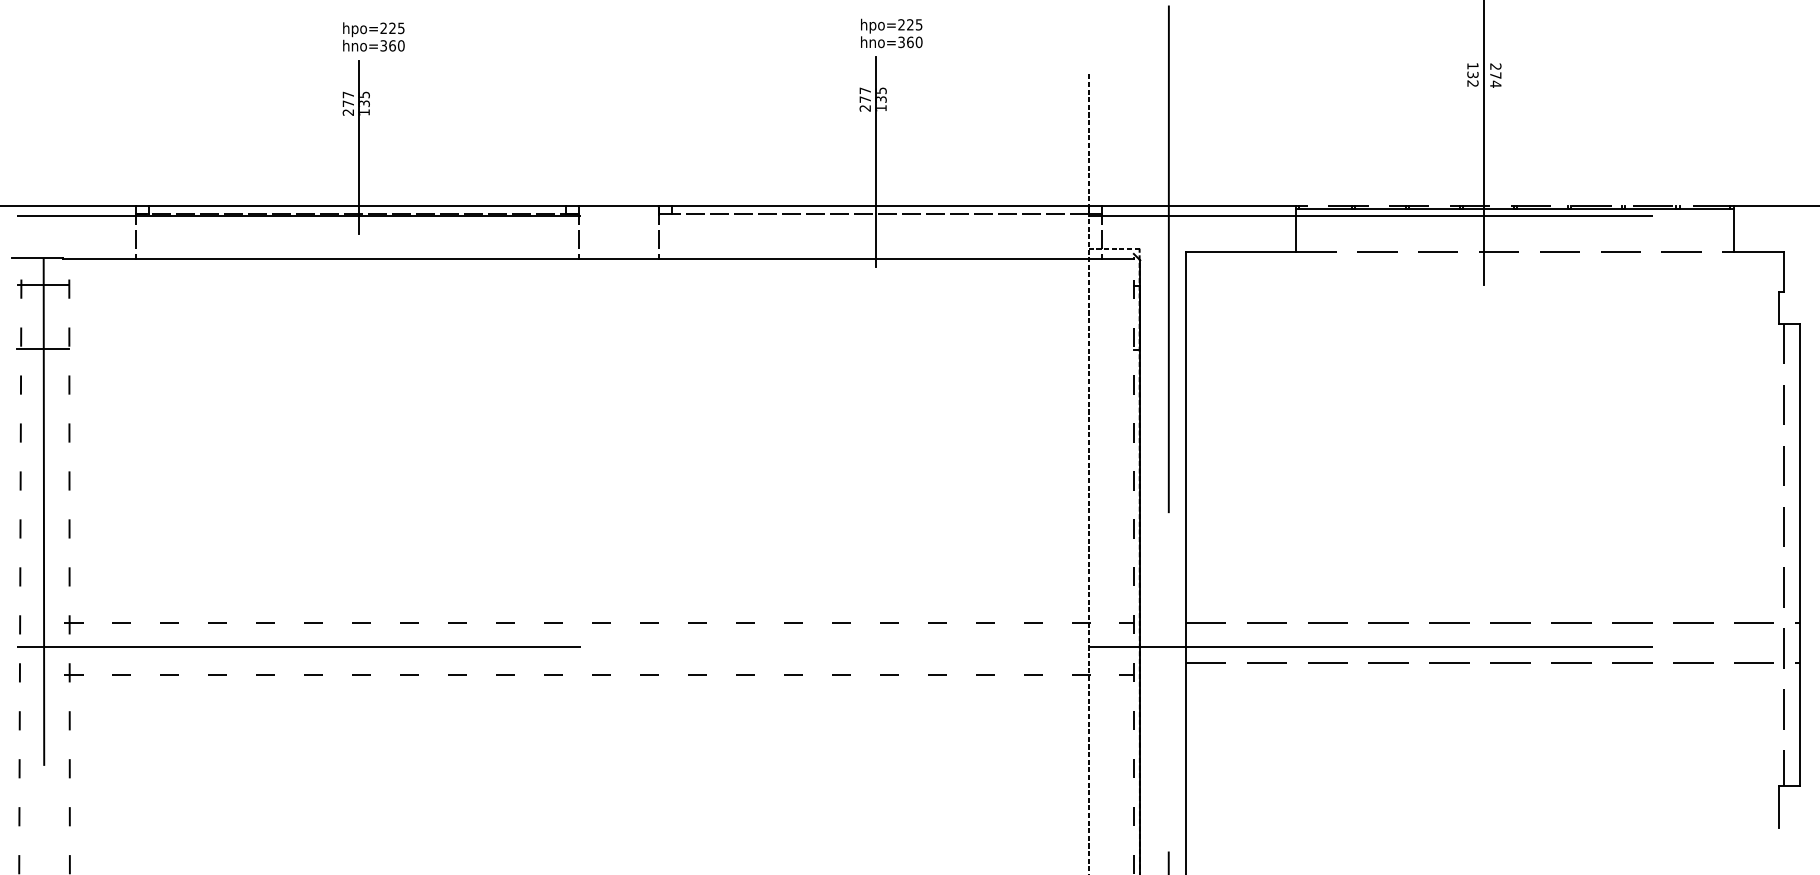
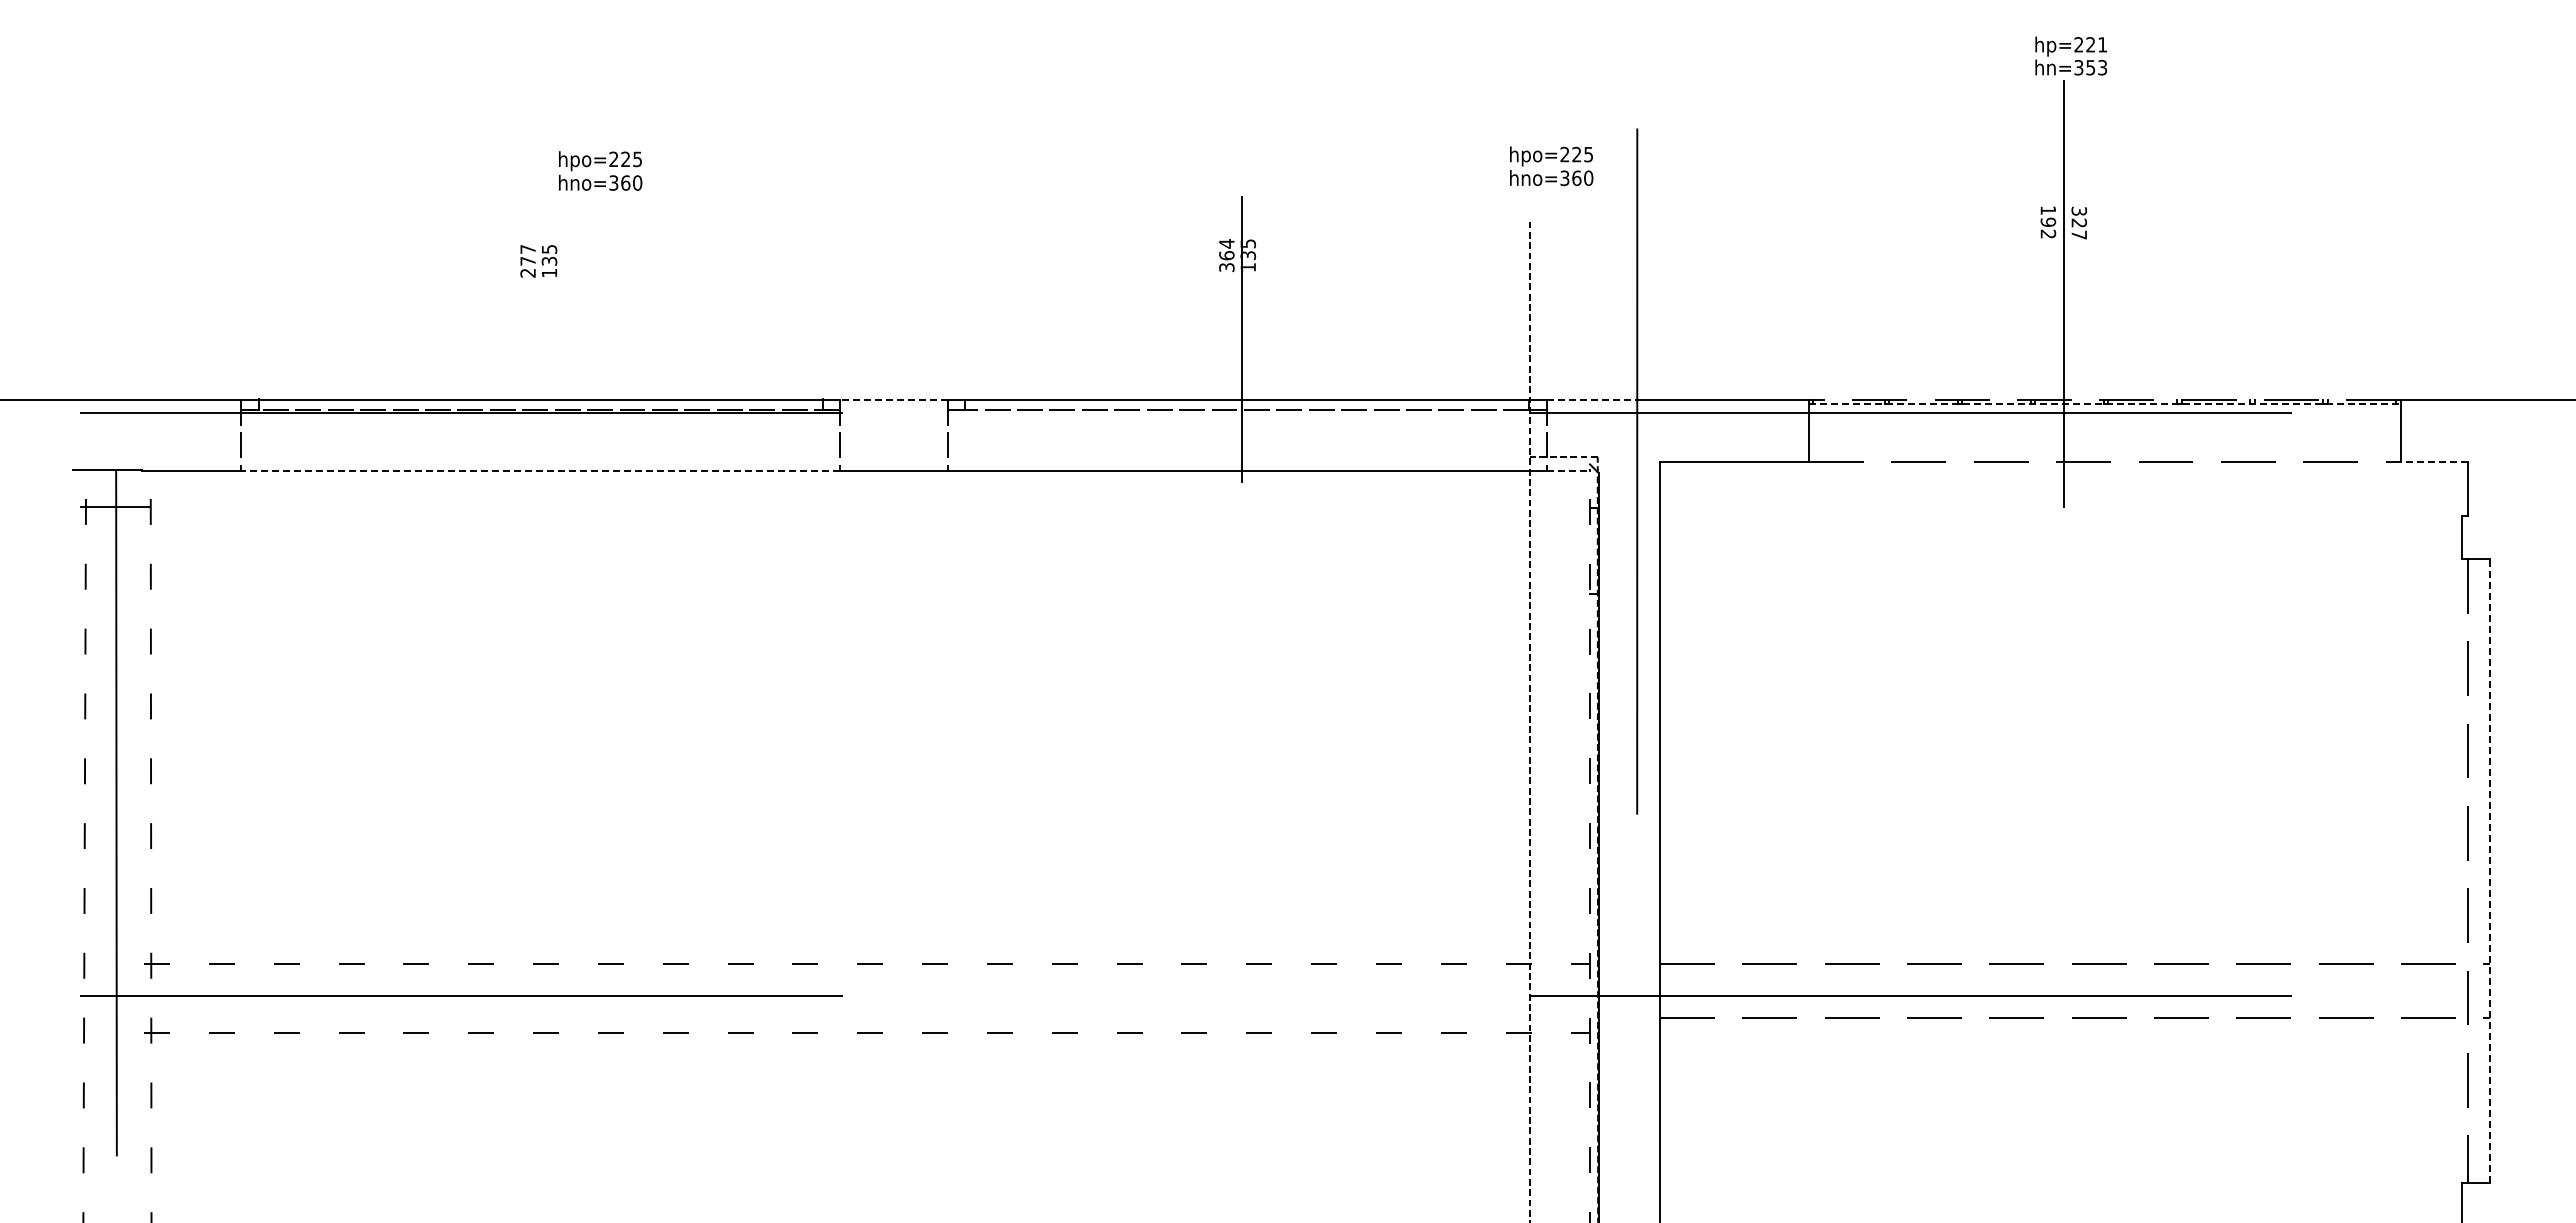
text: (891, 33) -> (1551, 166), moved
text: (373, 36) -> (600, 170), moved
text: (1473, 74) -> (2048, 221), 132 -> 192
text: (1495, 75) -> (2079, 222), 274 -> 327
text: (865, 99) -> (1226, 255), 277 -> 364
line: (359, 147) -> (543, 320), removed
line: (618, 205) -> (893, 399), solid -> dashed
line: (1135, 205) -> (1592, 399), solid -> dashed
line: (1515, 209) -> (2105, 404), solid -> dashed
line: (1758, 251) -> (2434, 461), solid -> dashed
line: (357, 259) -> (540, 471), solid -> dashed
line: (1117, 259) -> (1568, 471), solid -> dashed
line: (43, 348) -> (115, 592), removed
line: (1799, 554) -> (2489, 870), solid -> dashed

